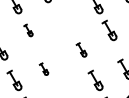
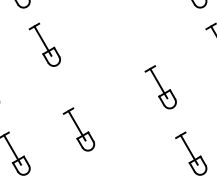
part: (28, 30) -> (45, 44), size x1.67
part: (81, 49) -> (160, 86), size x1.43
part: (43, 68) -> (77, 127), size x1.67

